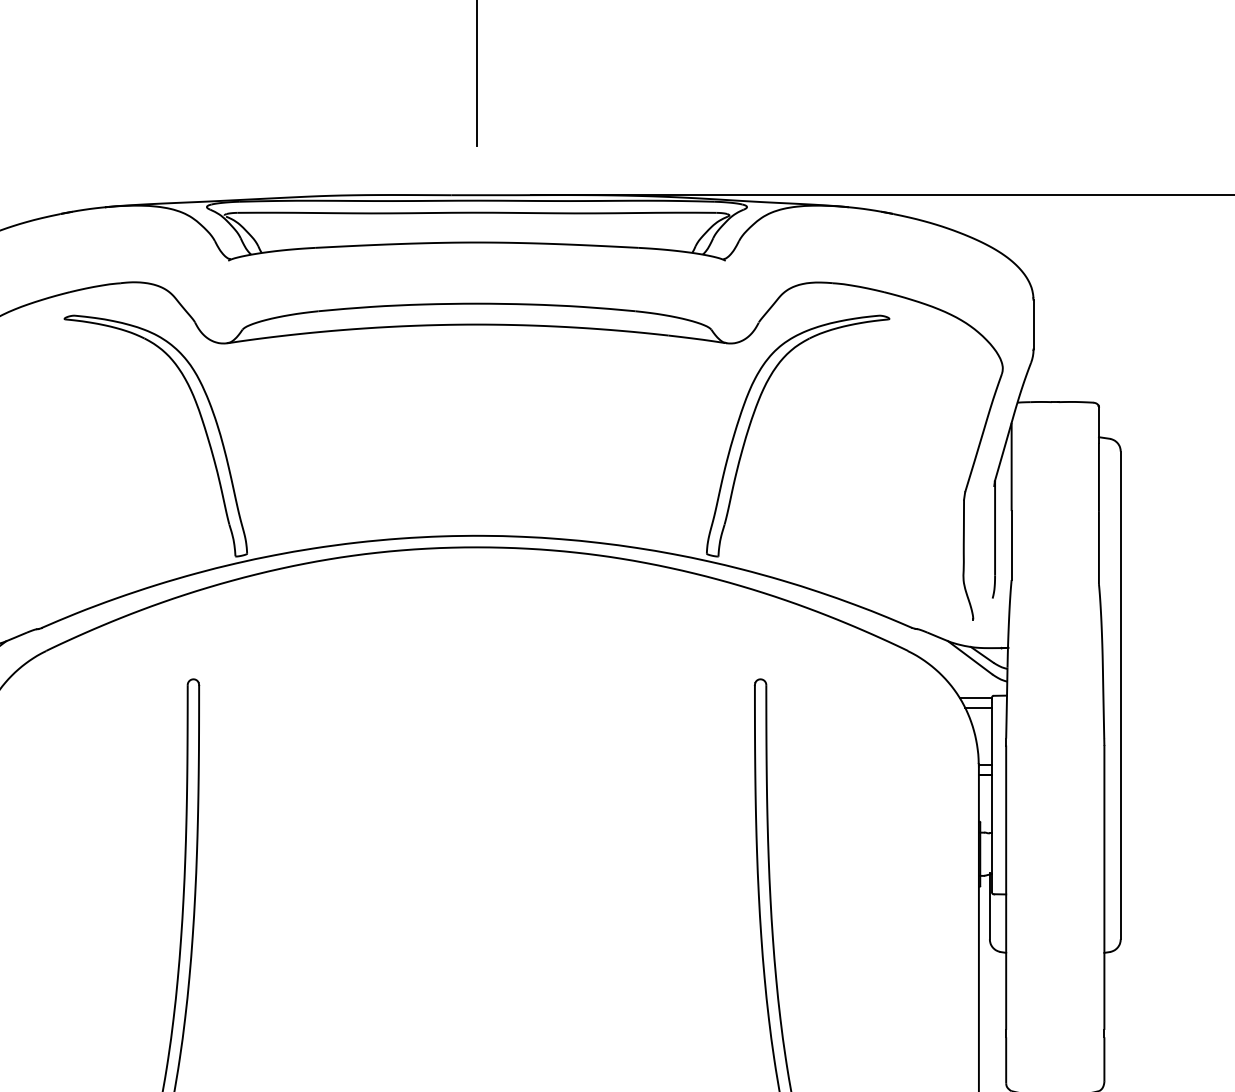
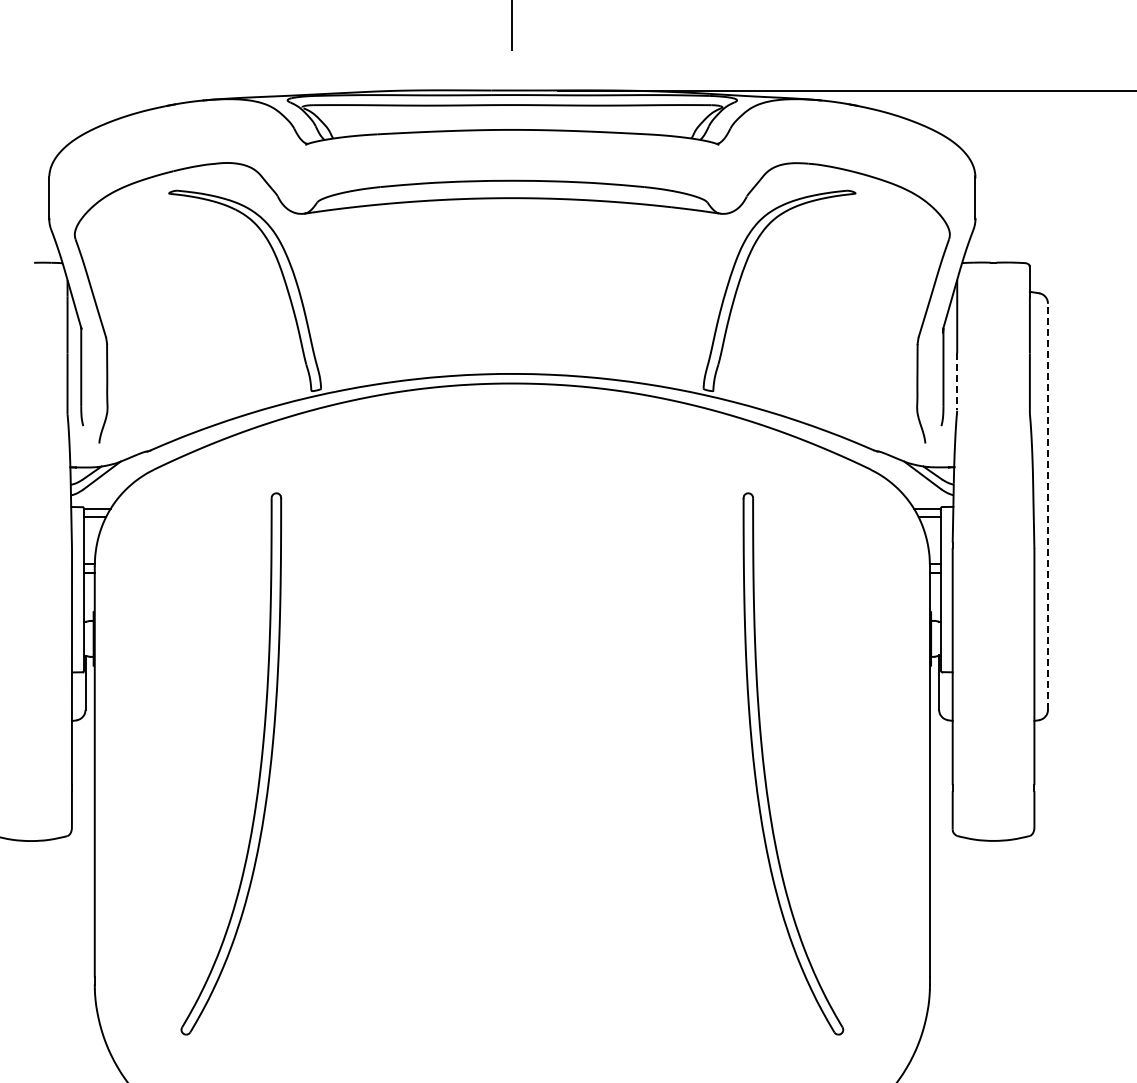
line: (1011, 544) -> (957, 381), solid -> dashed
line: (1121, 695) -> (1048, 506), solid -> dashed

